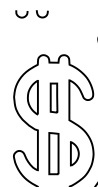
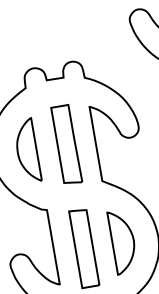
part: (53, 97) -> (65, 143), size x1.43
part: (74, 153) -> (122, 241), size x1.43

